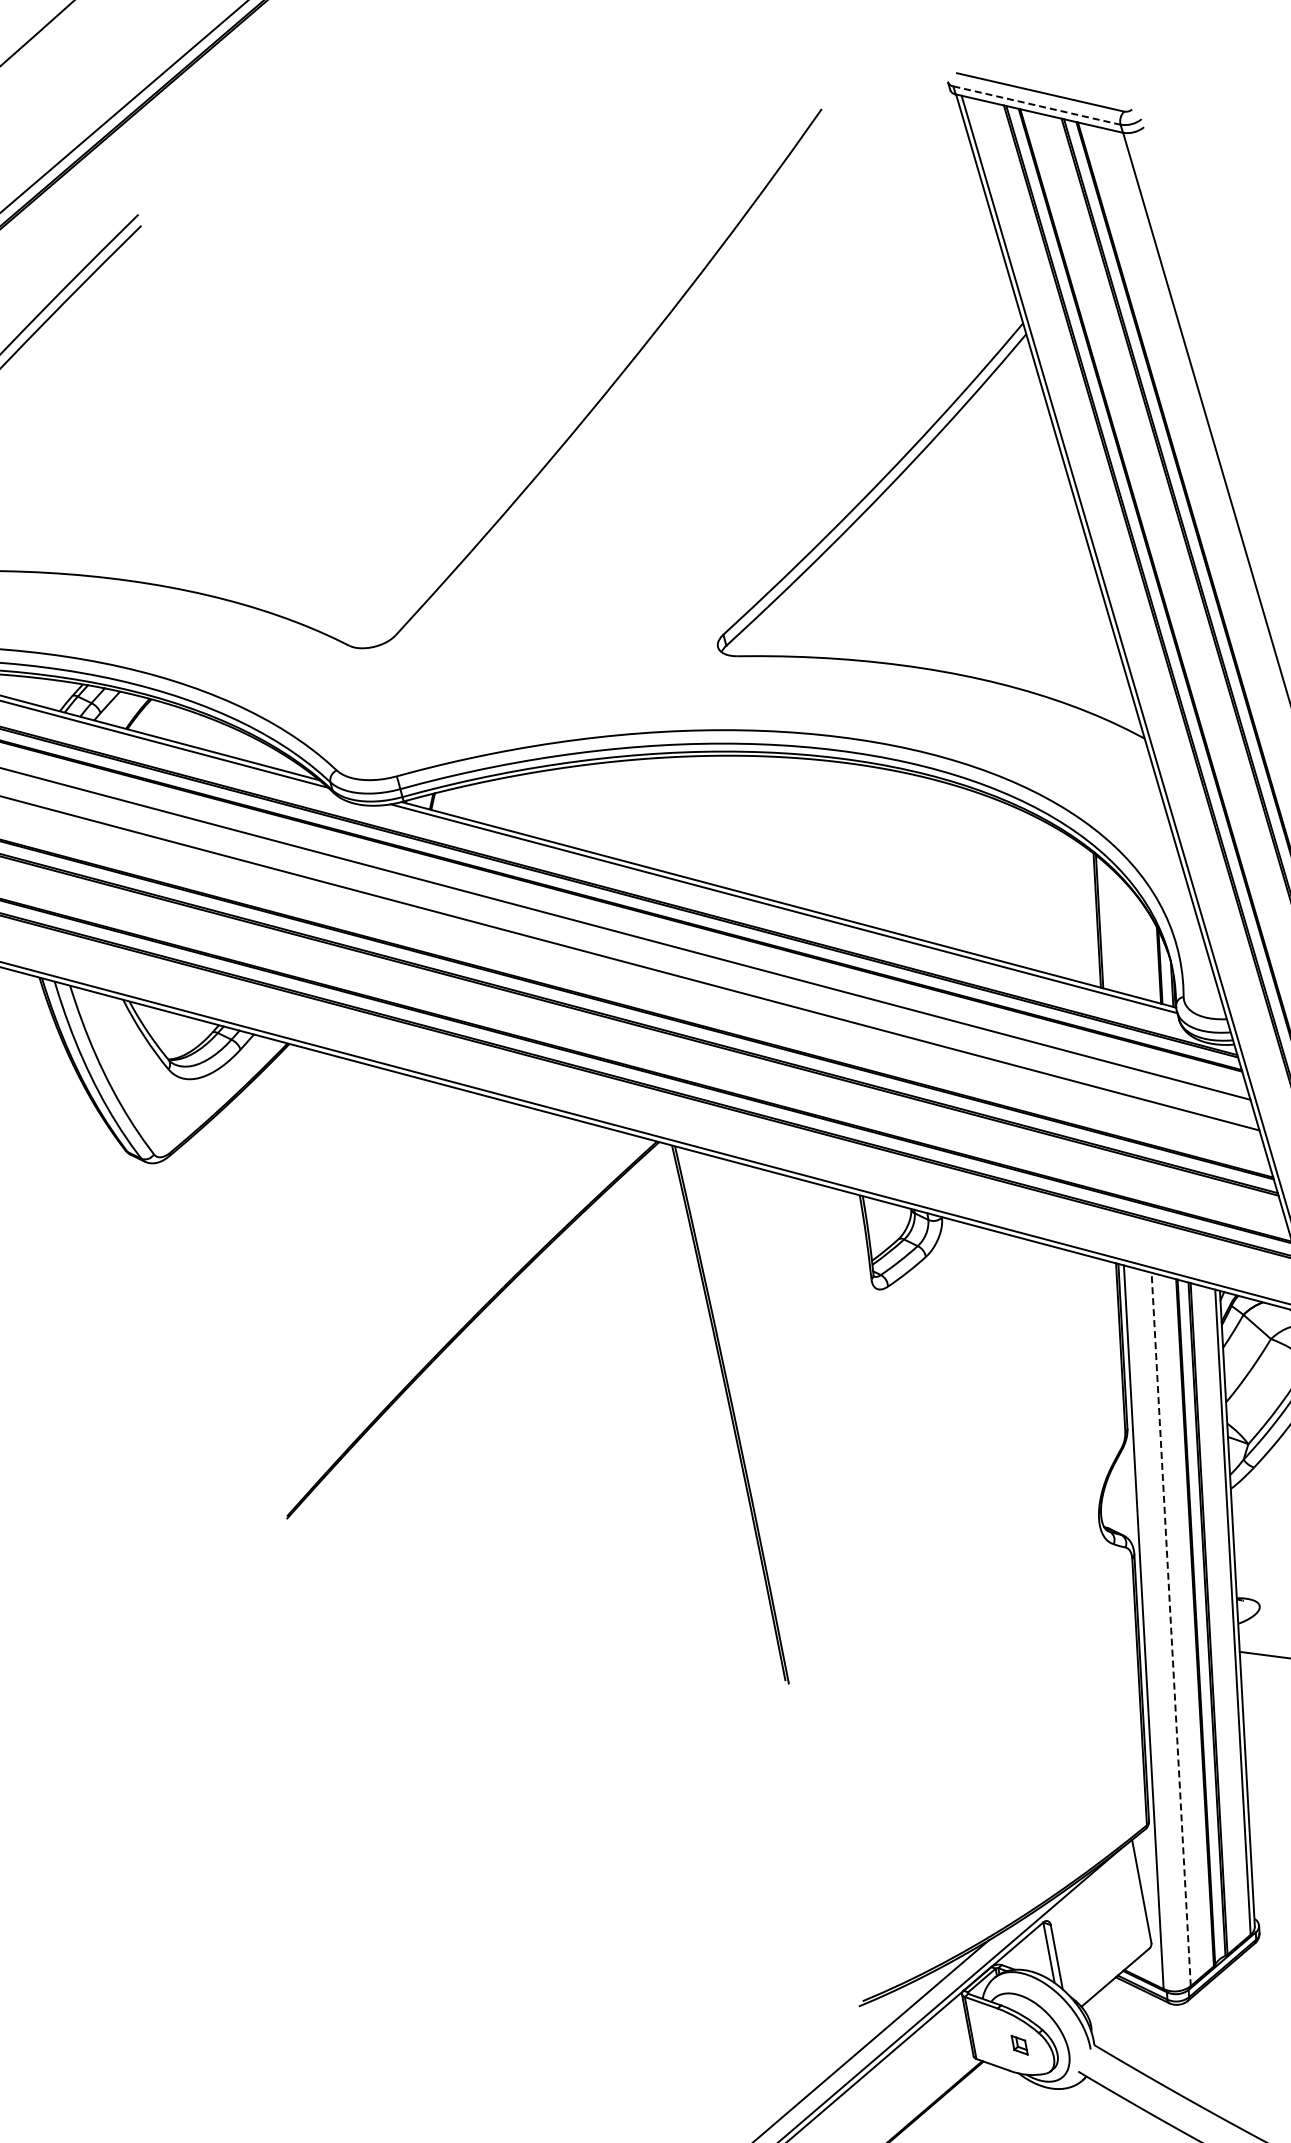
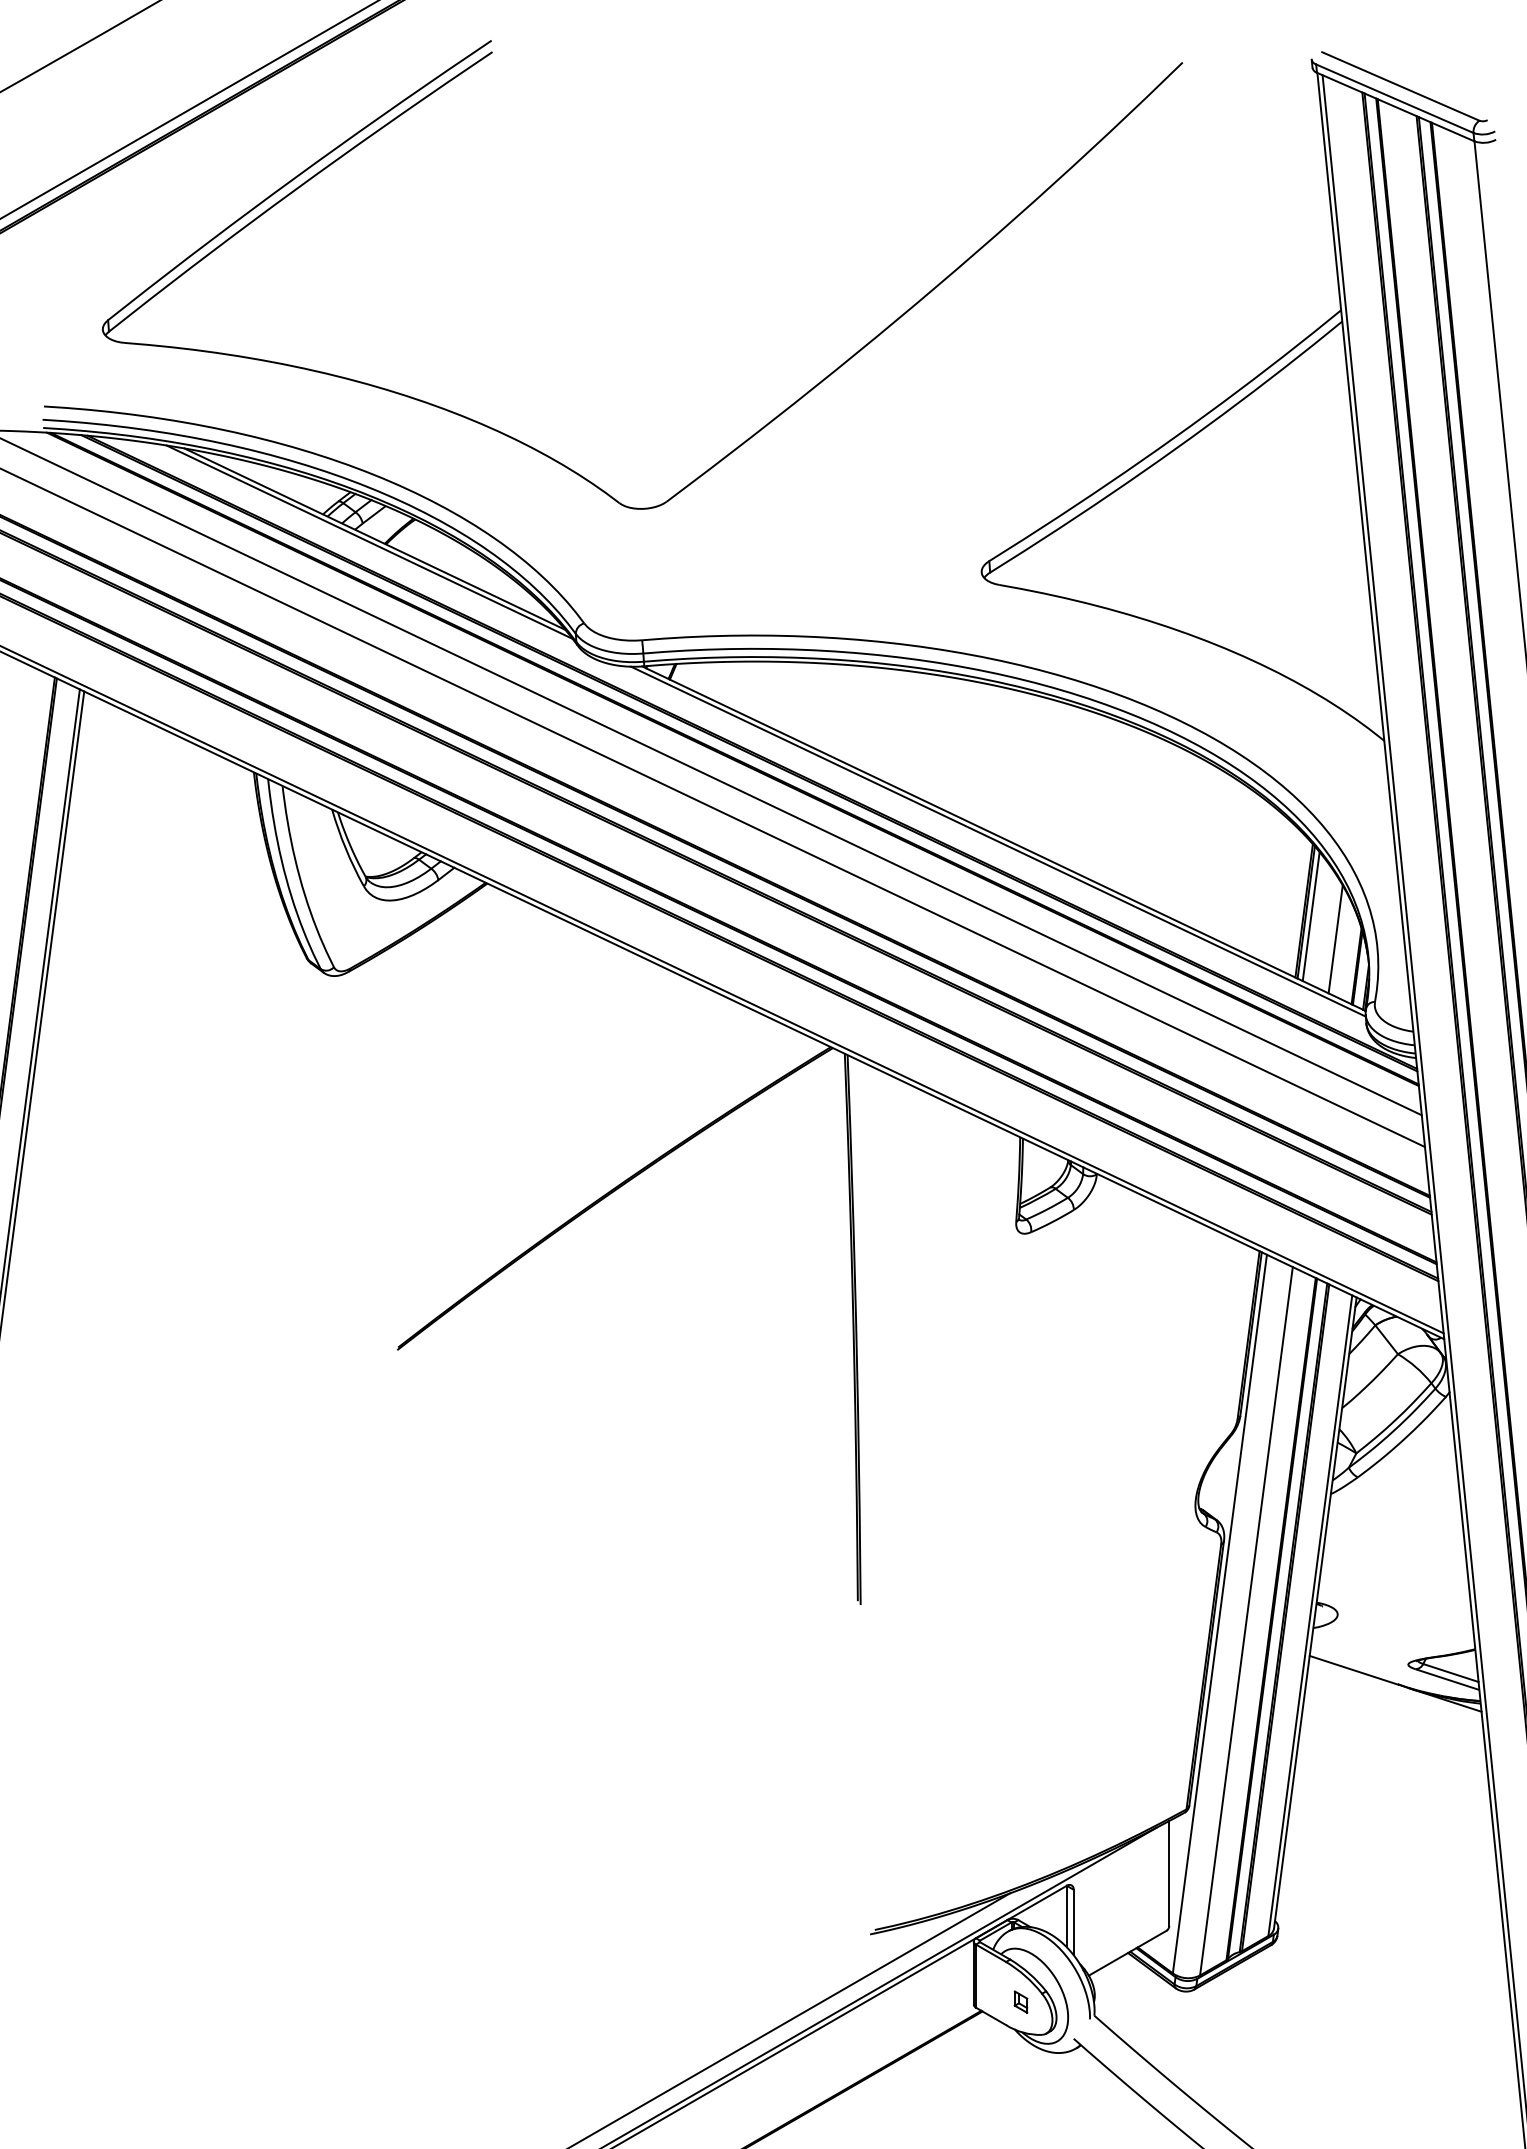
line: (1036, 105) -> (1394, 98), dashed -> solid
line: (1104, 924) -> (1310, 916), added
line: (1133, 942) -> (1335, 939), added
line: (1171, 1628) -> (1246, 1620), dashed -> solid

